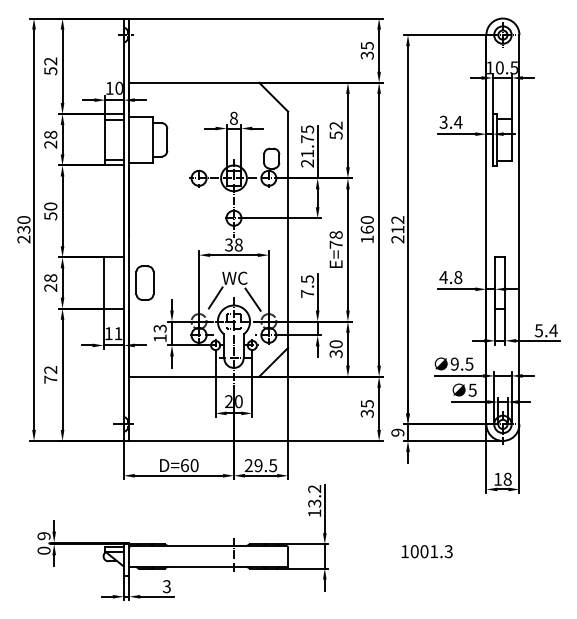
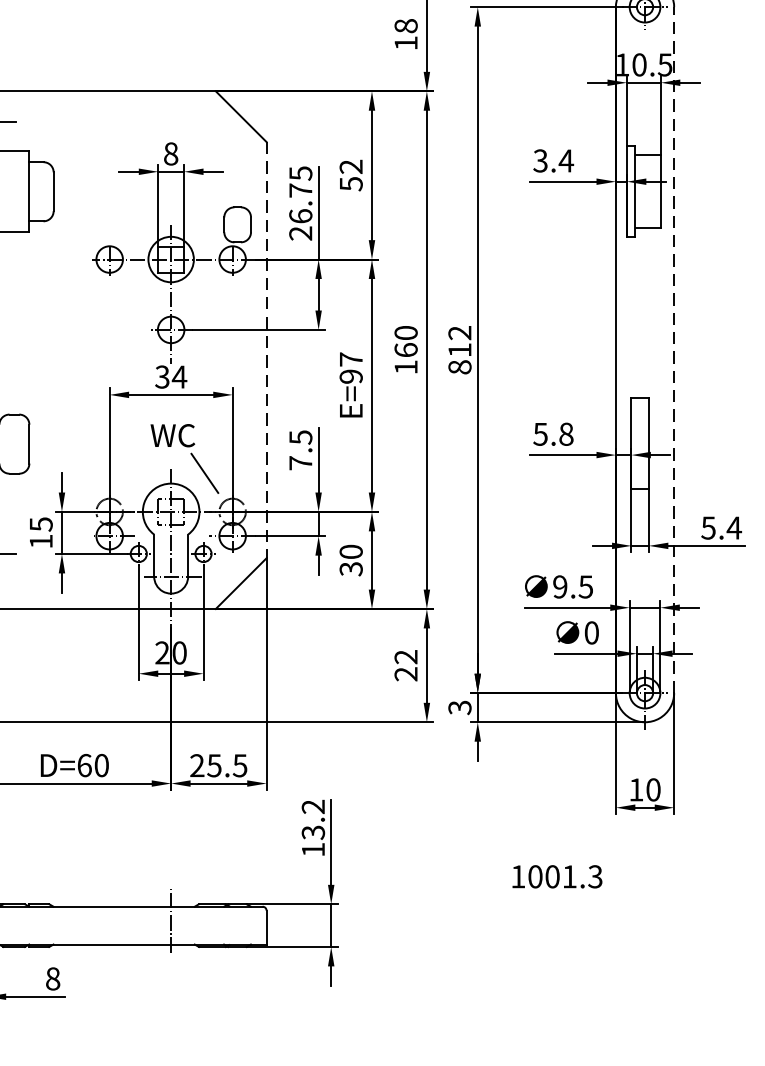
text: (366, 50) -> (404, 34), 35 -> 18
text: (307, 153) -> (300, 215), 21.75 -> 26.75
line: (519, 229) -> (674, 349), solid -> dashed
line: (288, 230) -> (267, 351), solid -> dashed
text: (335, 239) -> (350, 367), E=78 -> E=97
text: (397, 239) -> (459, 367), 212 -> 812
text: (238, 244) -> (179, 376), 38 -> 34
text: (443, 277) -> (540, 434), 4.8 -> 5.8
line: (215, 297) -> (138, 469), removed
text: (159, 328) -> (39, 524), 13 -> 15
text: (472, 389) -> (591, 631), 5 -> 0
text: (366, 408) -> (404, 665), 35 -> 22
text: (397, 432) -> (459, 707), 9 -> 3
text: (258, 465) -> (214, 765), 29.5 -> 25.5
text: (507, 479) -> (653, 790), 18 -> 10
text: (426, 551) -> (556, 876), moved
text: (166, 586) -> (52, 978), 3 -> 8

